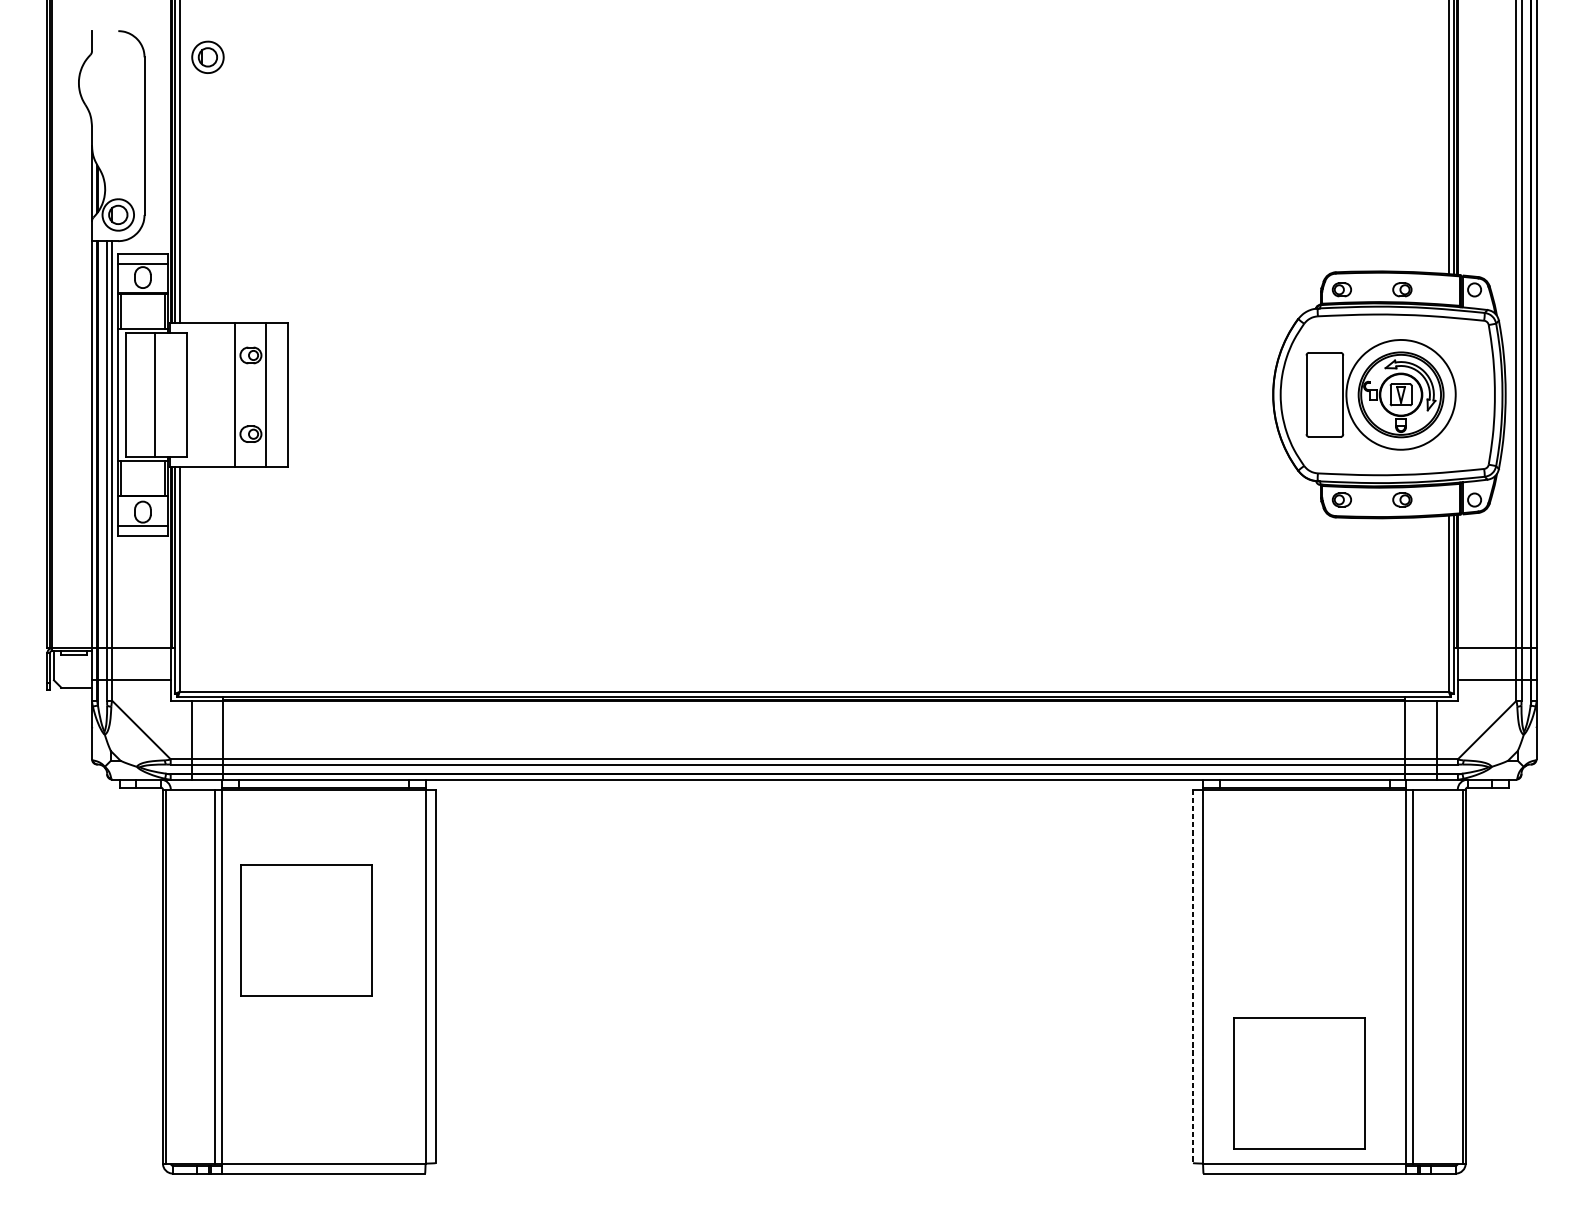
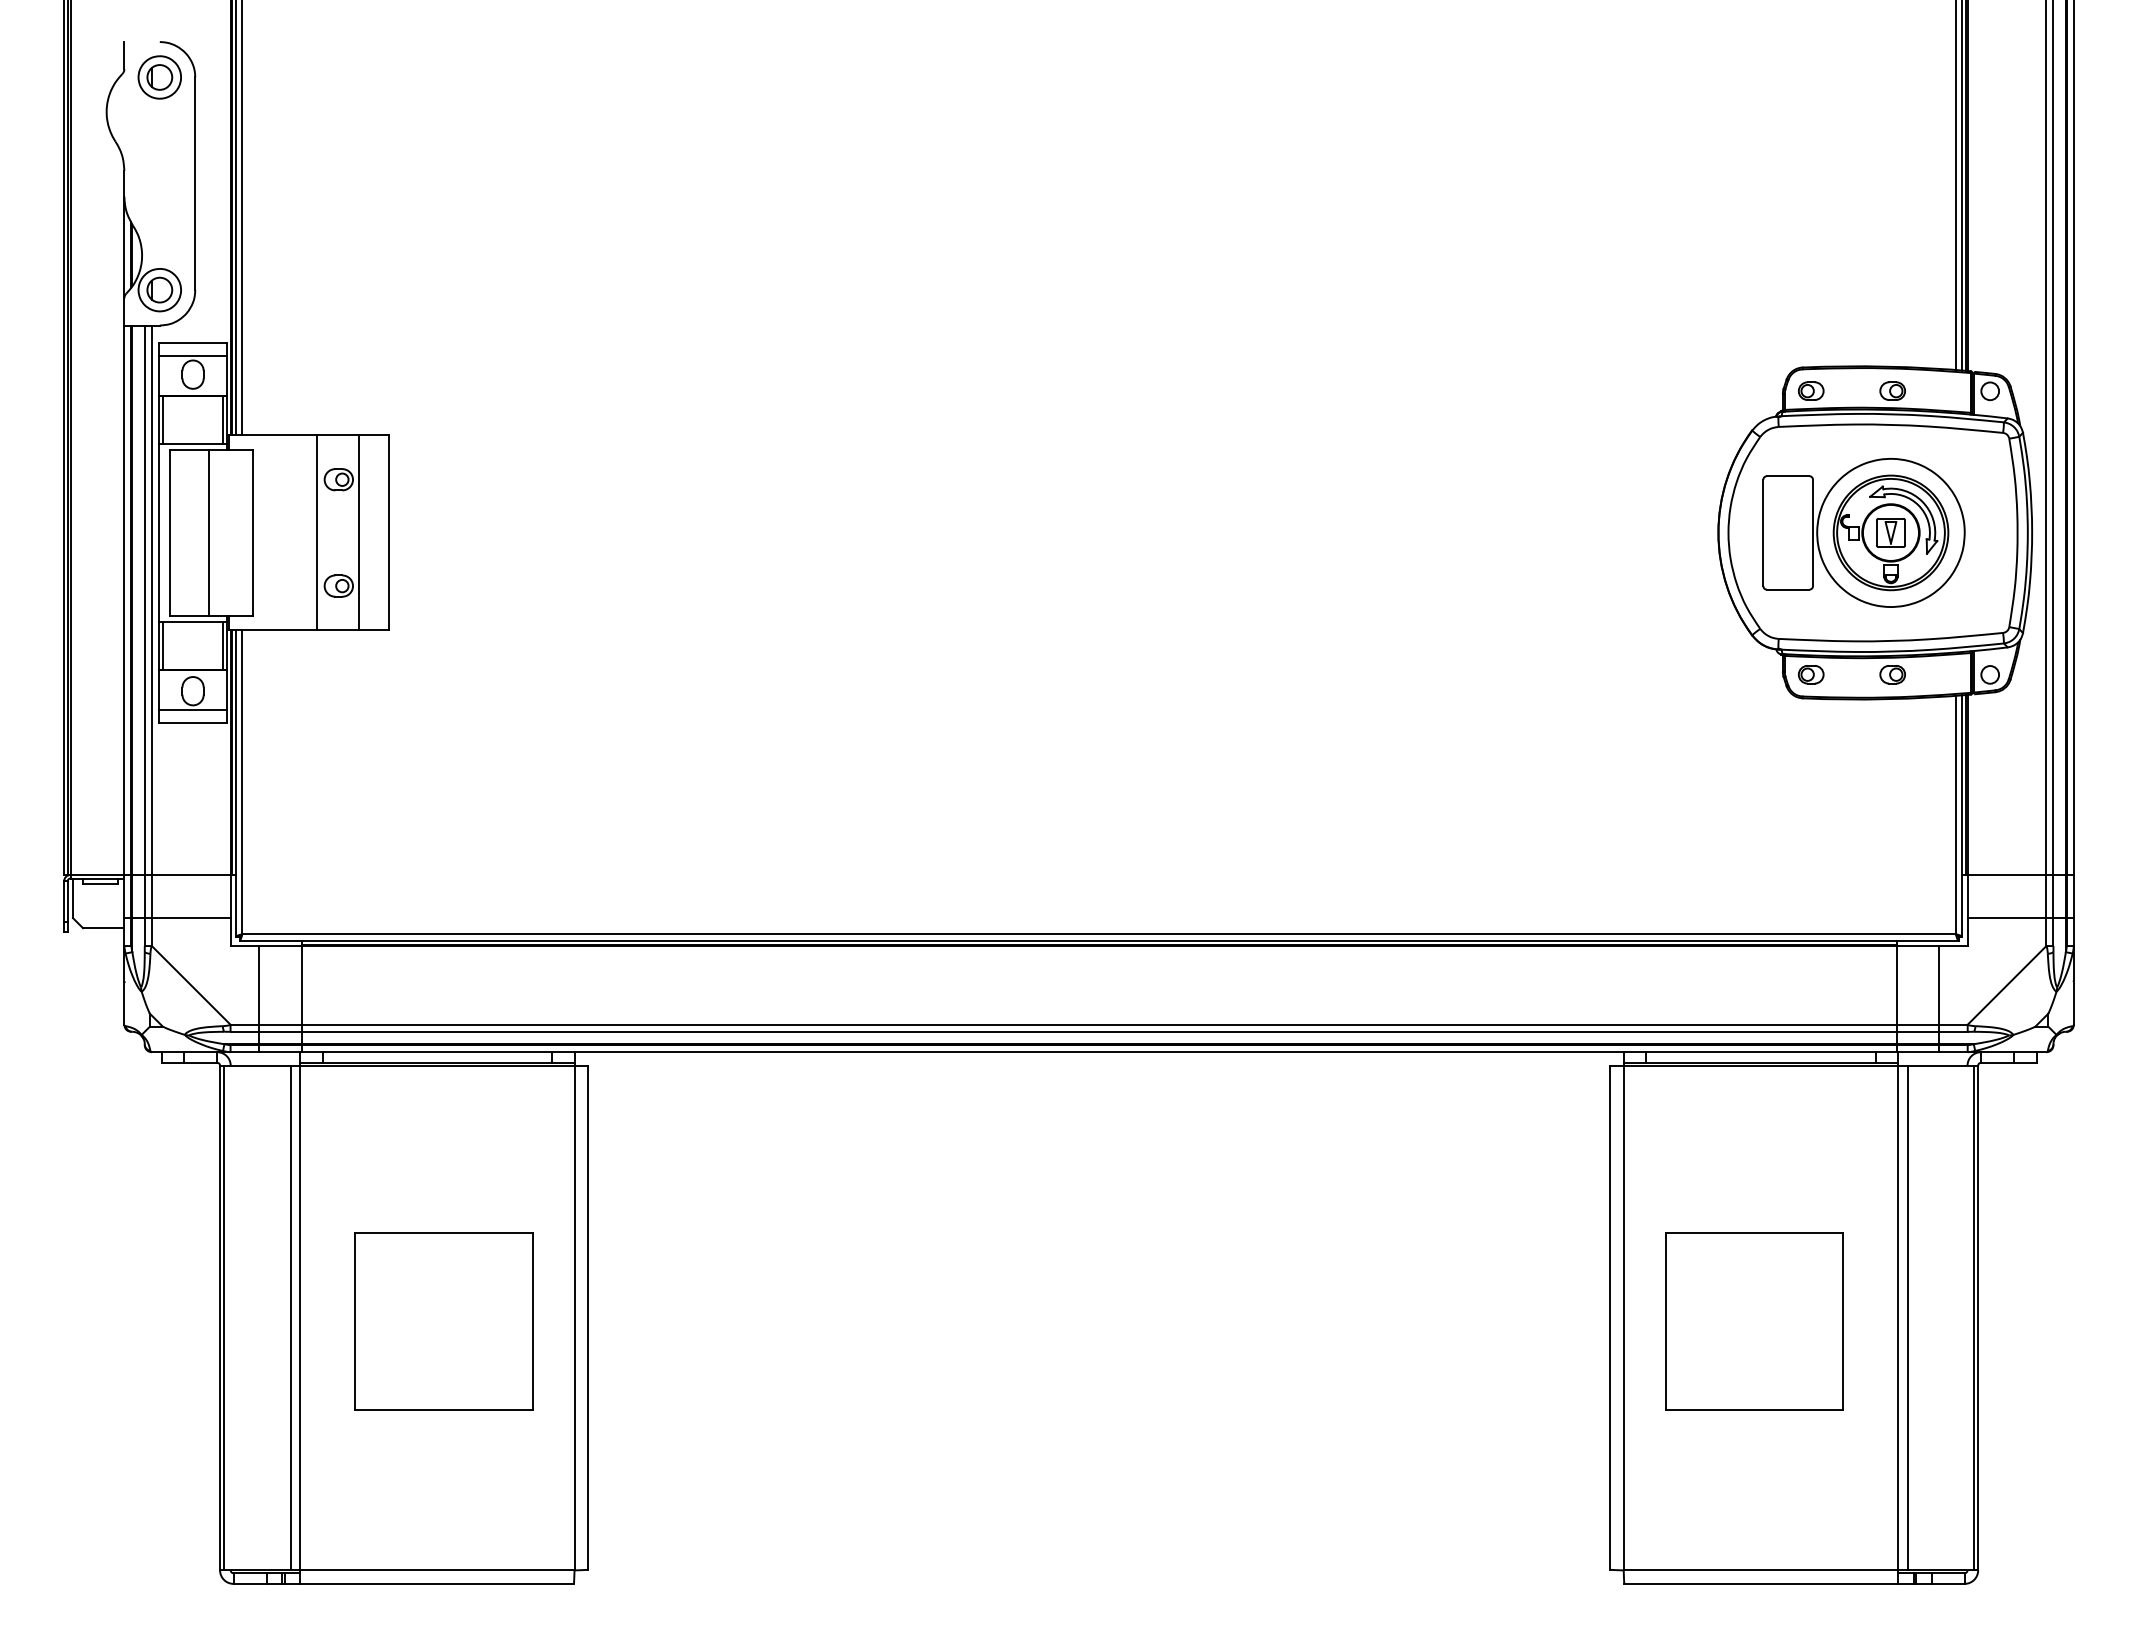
part: (207, 57) -> (159, 77), moved
part: (306, 930) -> (443, 1321), moved
line: (1193, 976) -> (1610, 1318), dashed -> solid
part: (1299, 1083) -> (1754, 1321), moved

